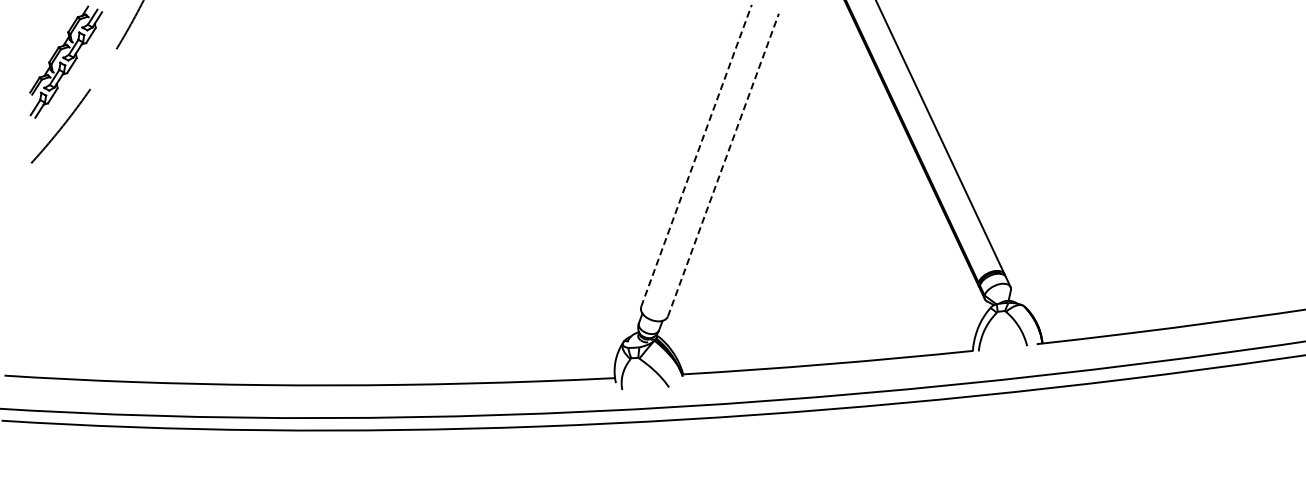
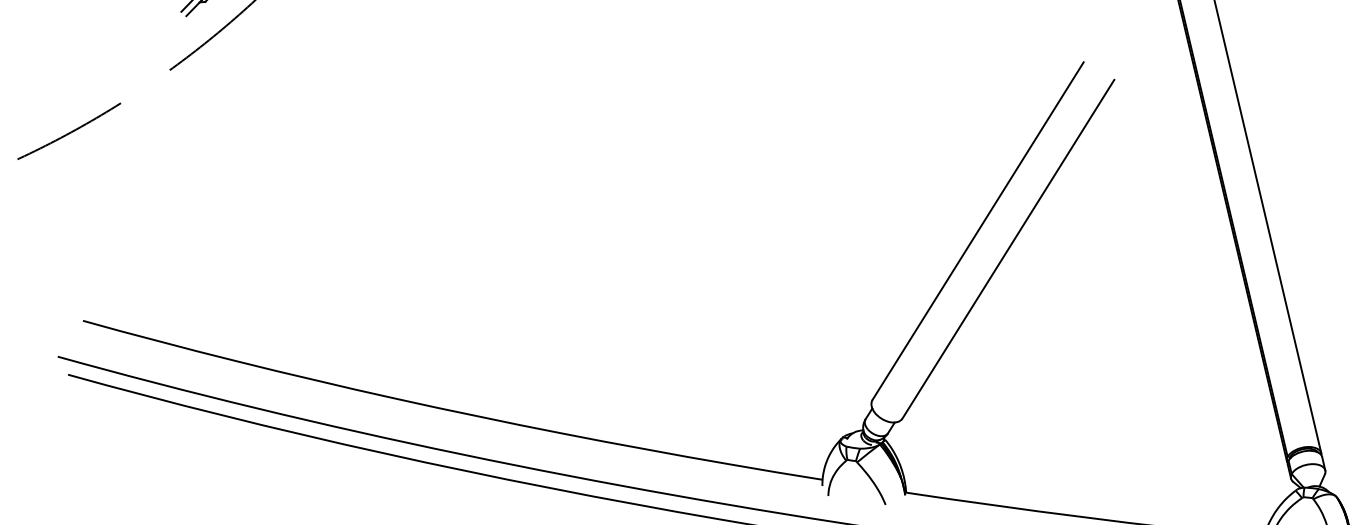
line: (696, 155) -> (978, 230), dashed -> solid
line: (723, 164) -> (1008, 248), dashed -> solid

